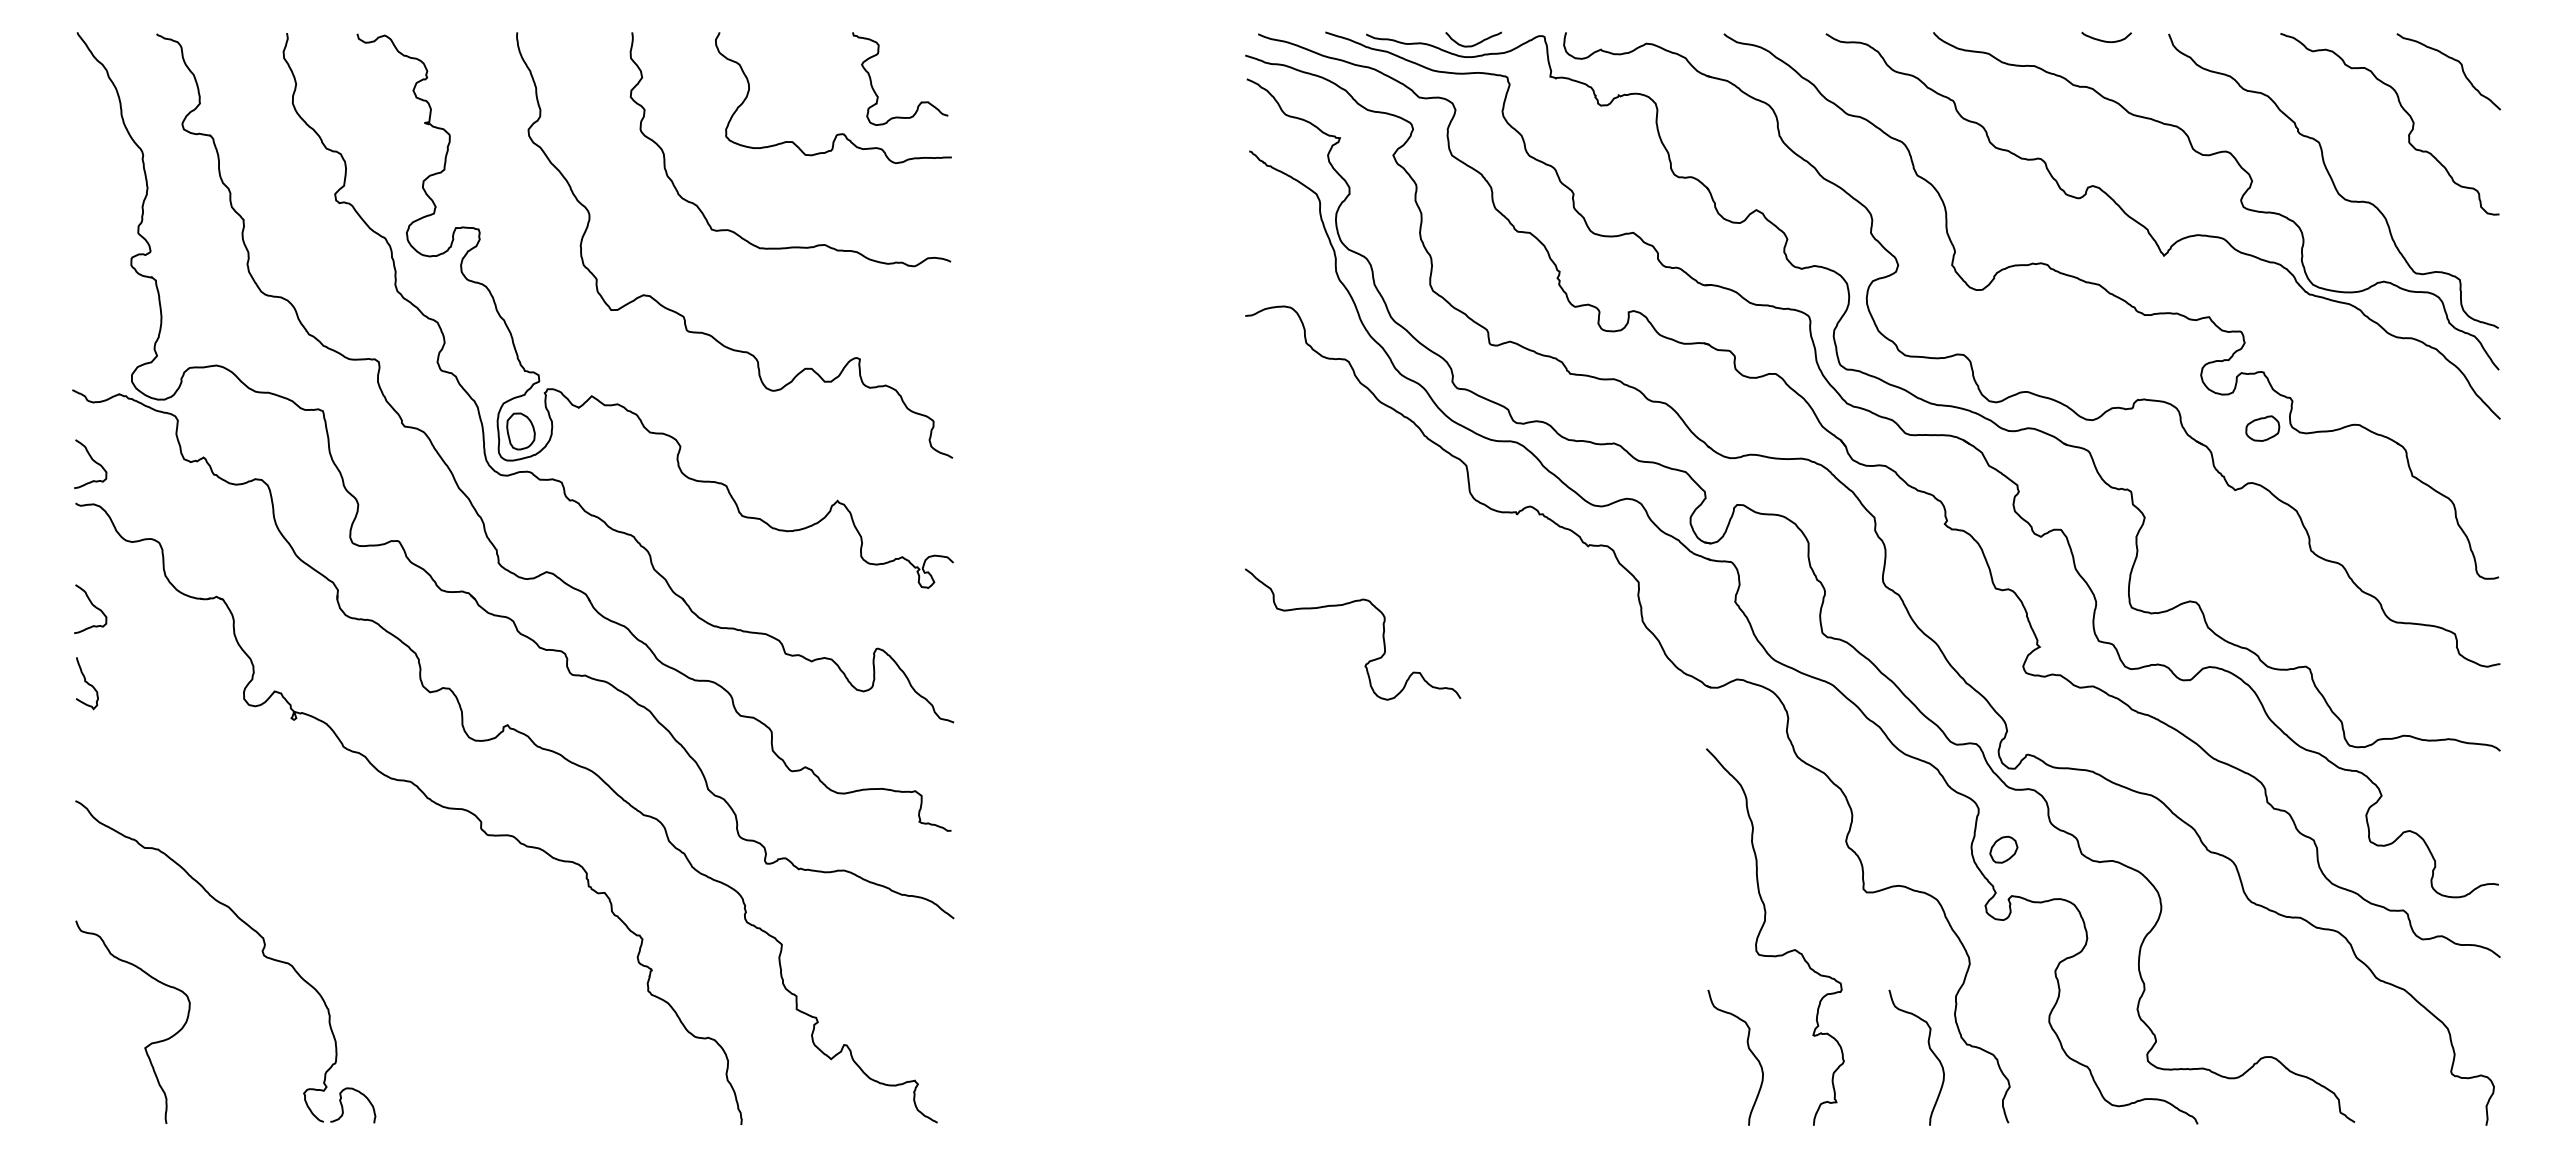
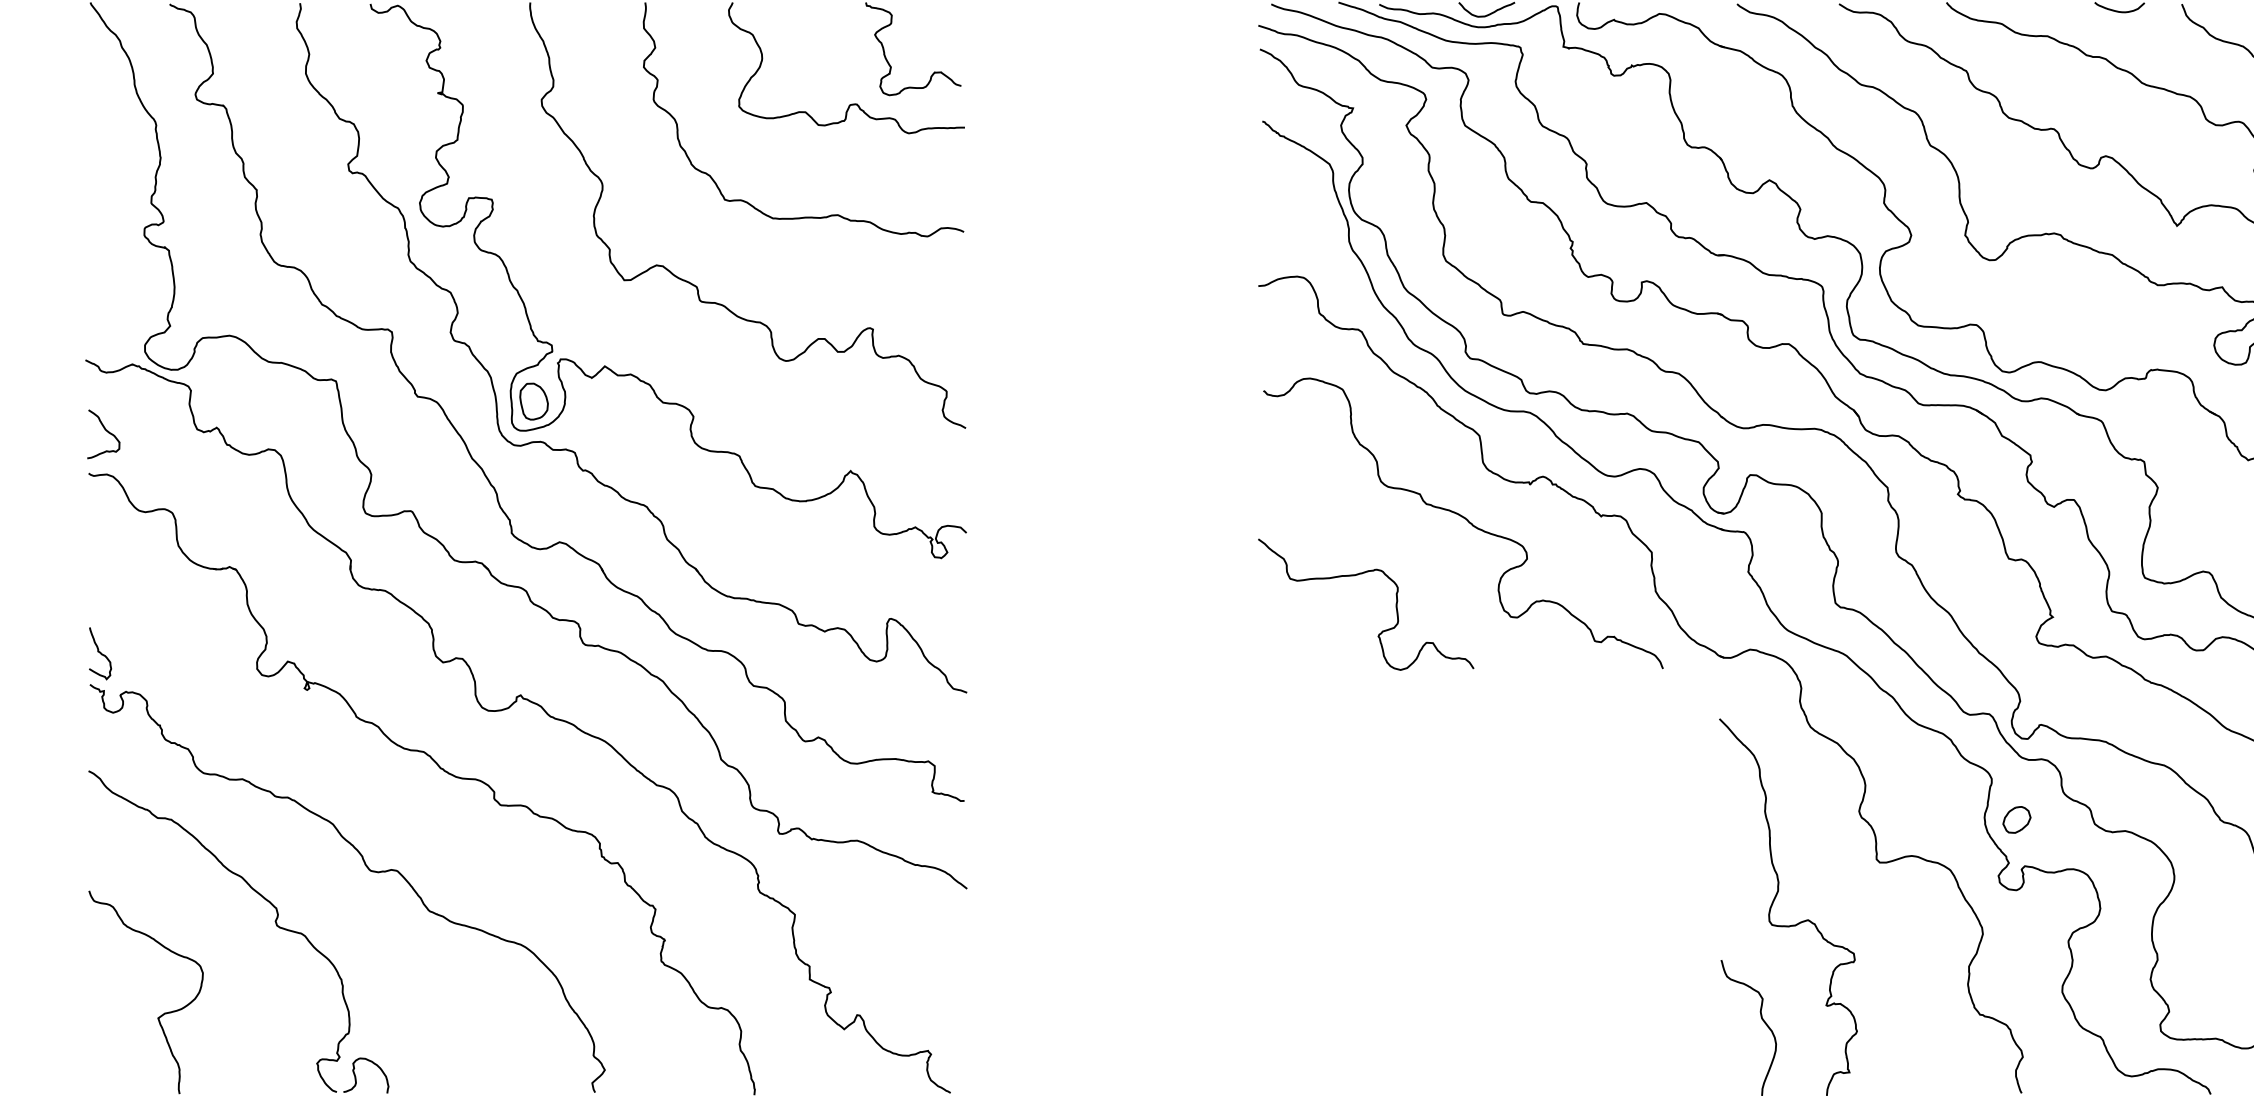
curve: (1452, 549) -> (1465, 519), added
curve: (92, 605) -> (105, 575), removed
curve: (355, 900) -> (368, 870), added
curve: (1929, 1049) -> (1942, 1019), removed

